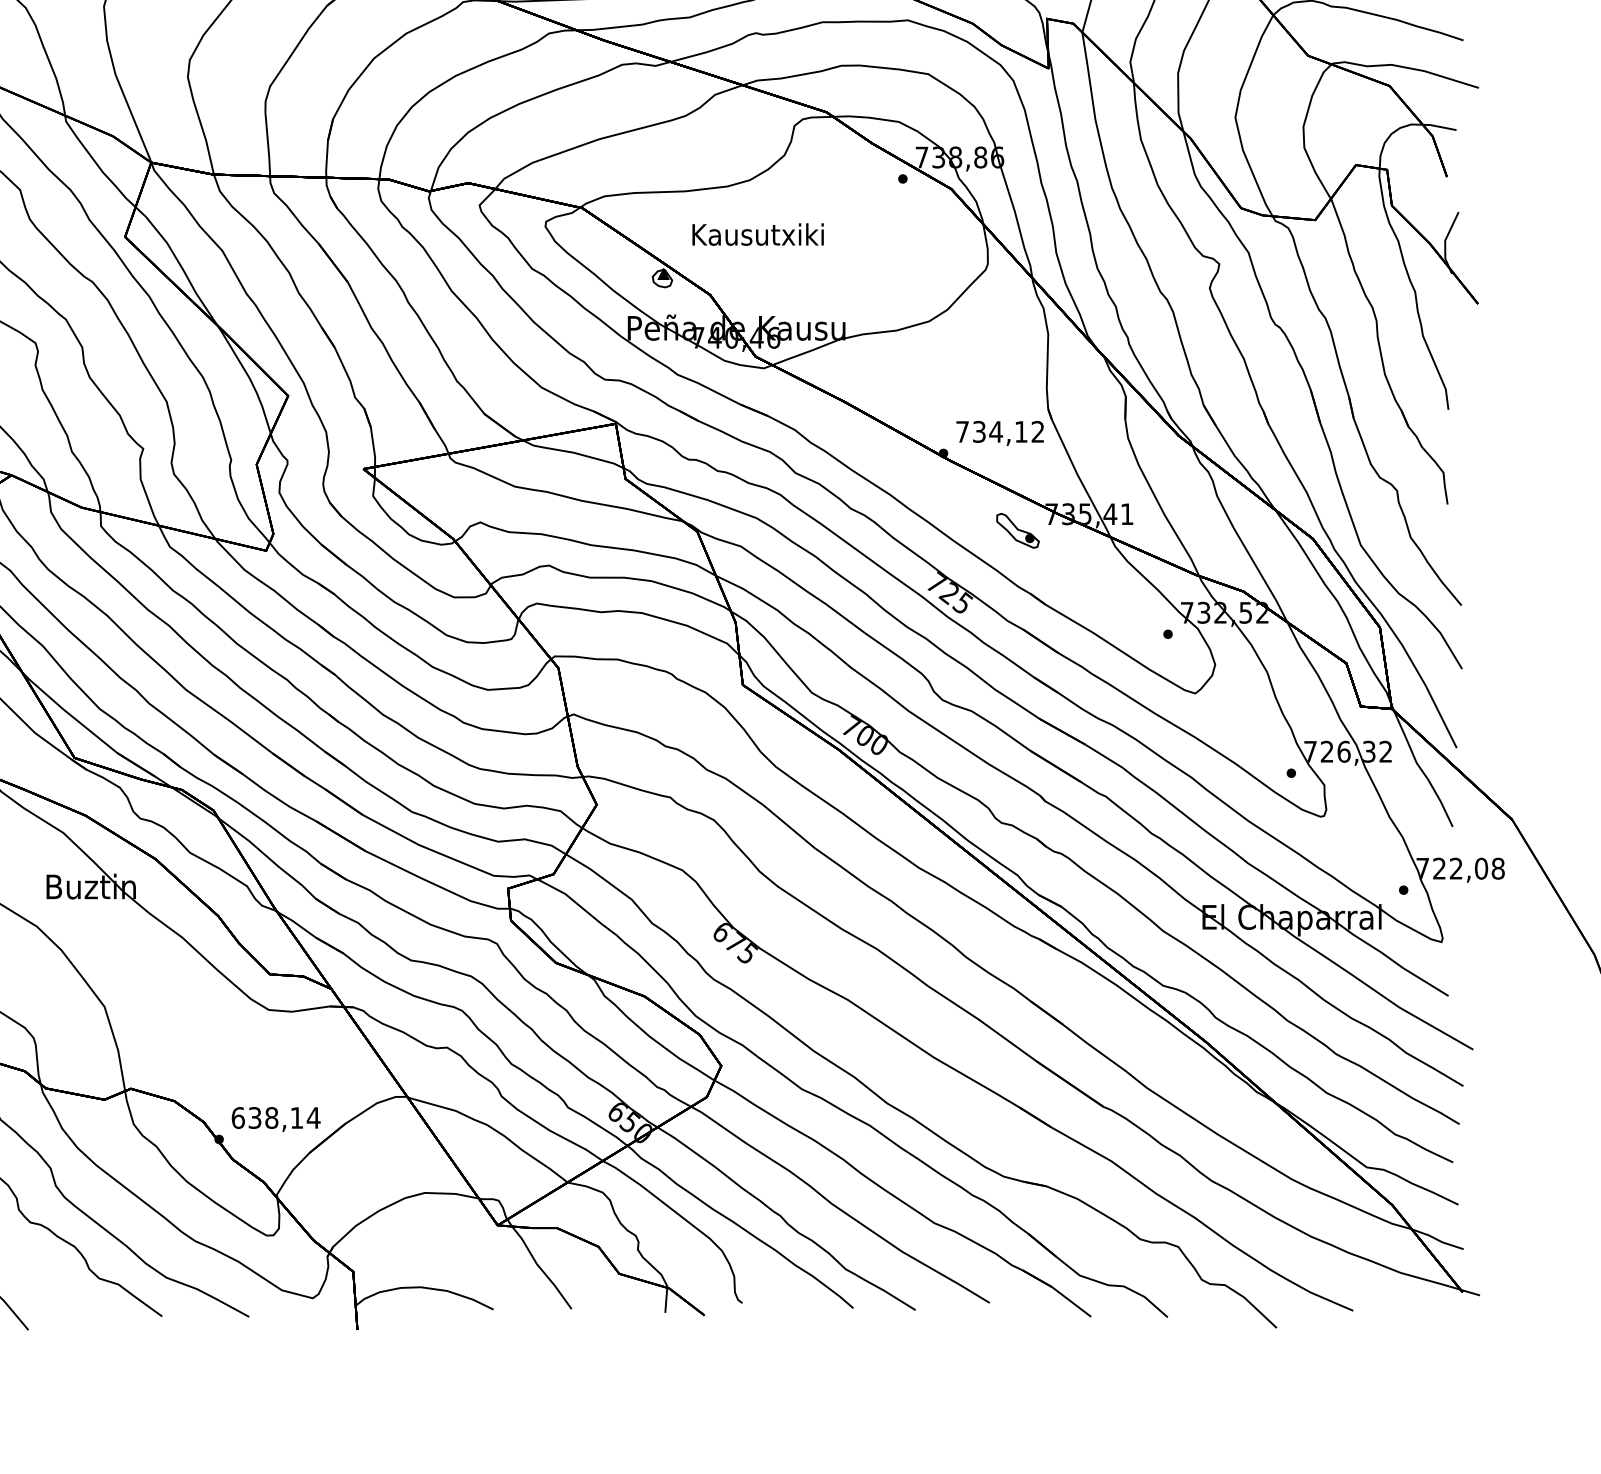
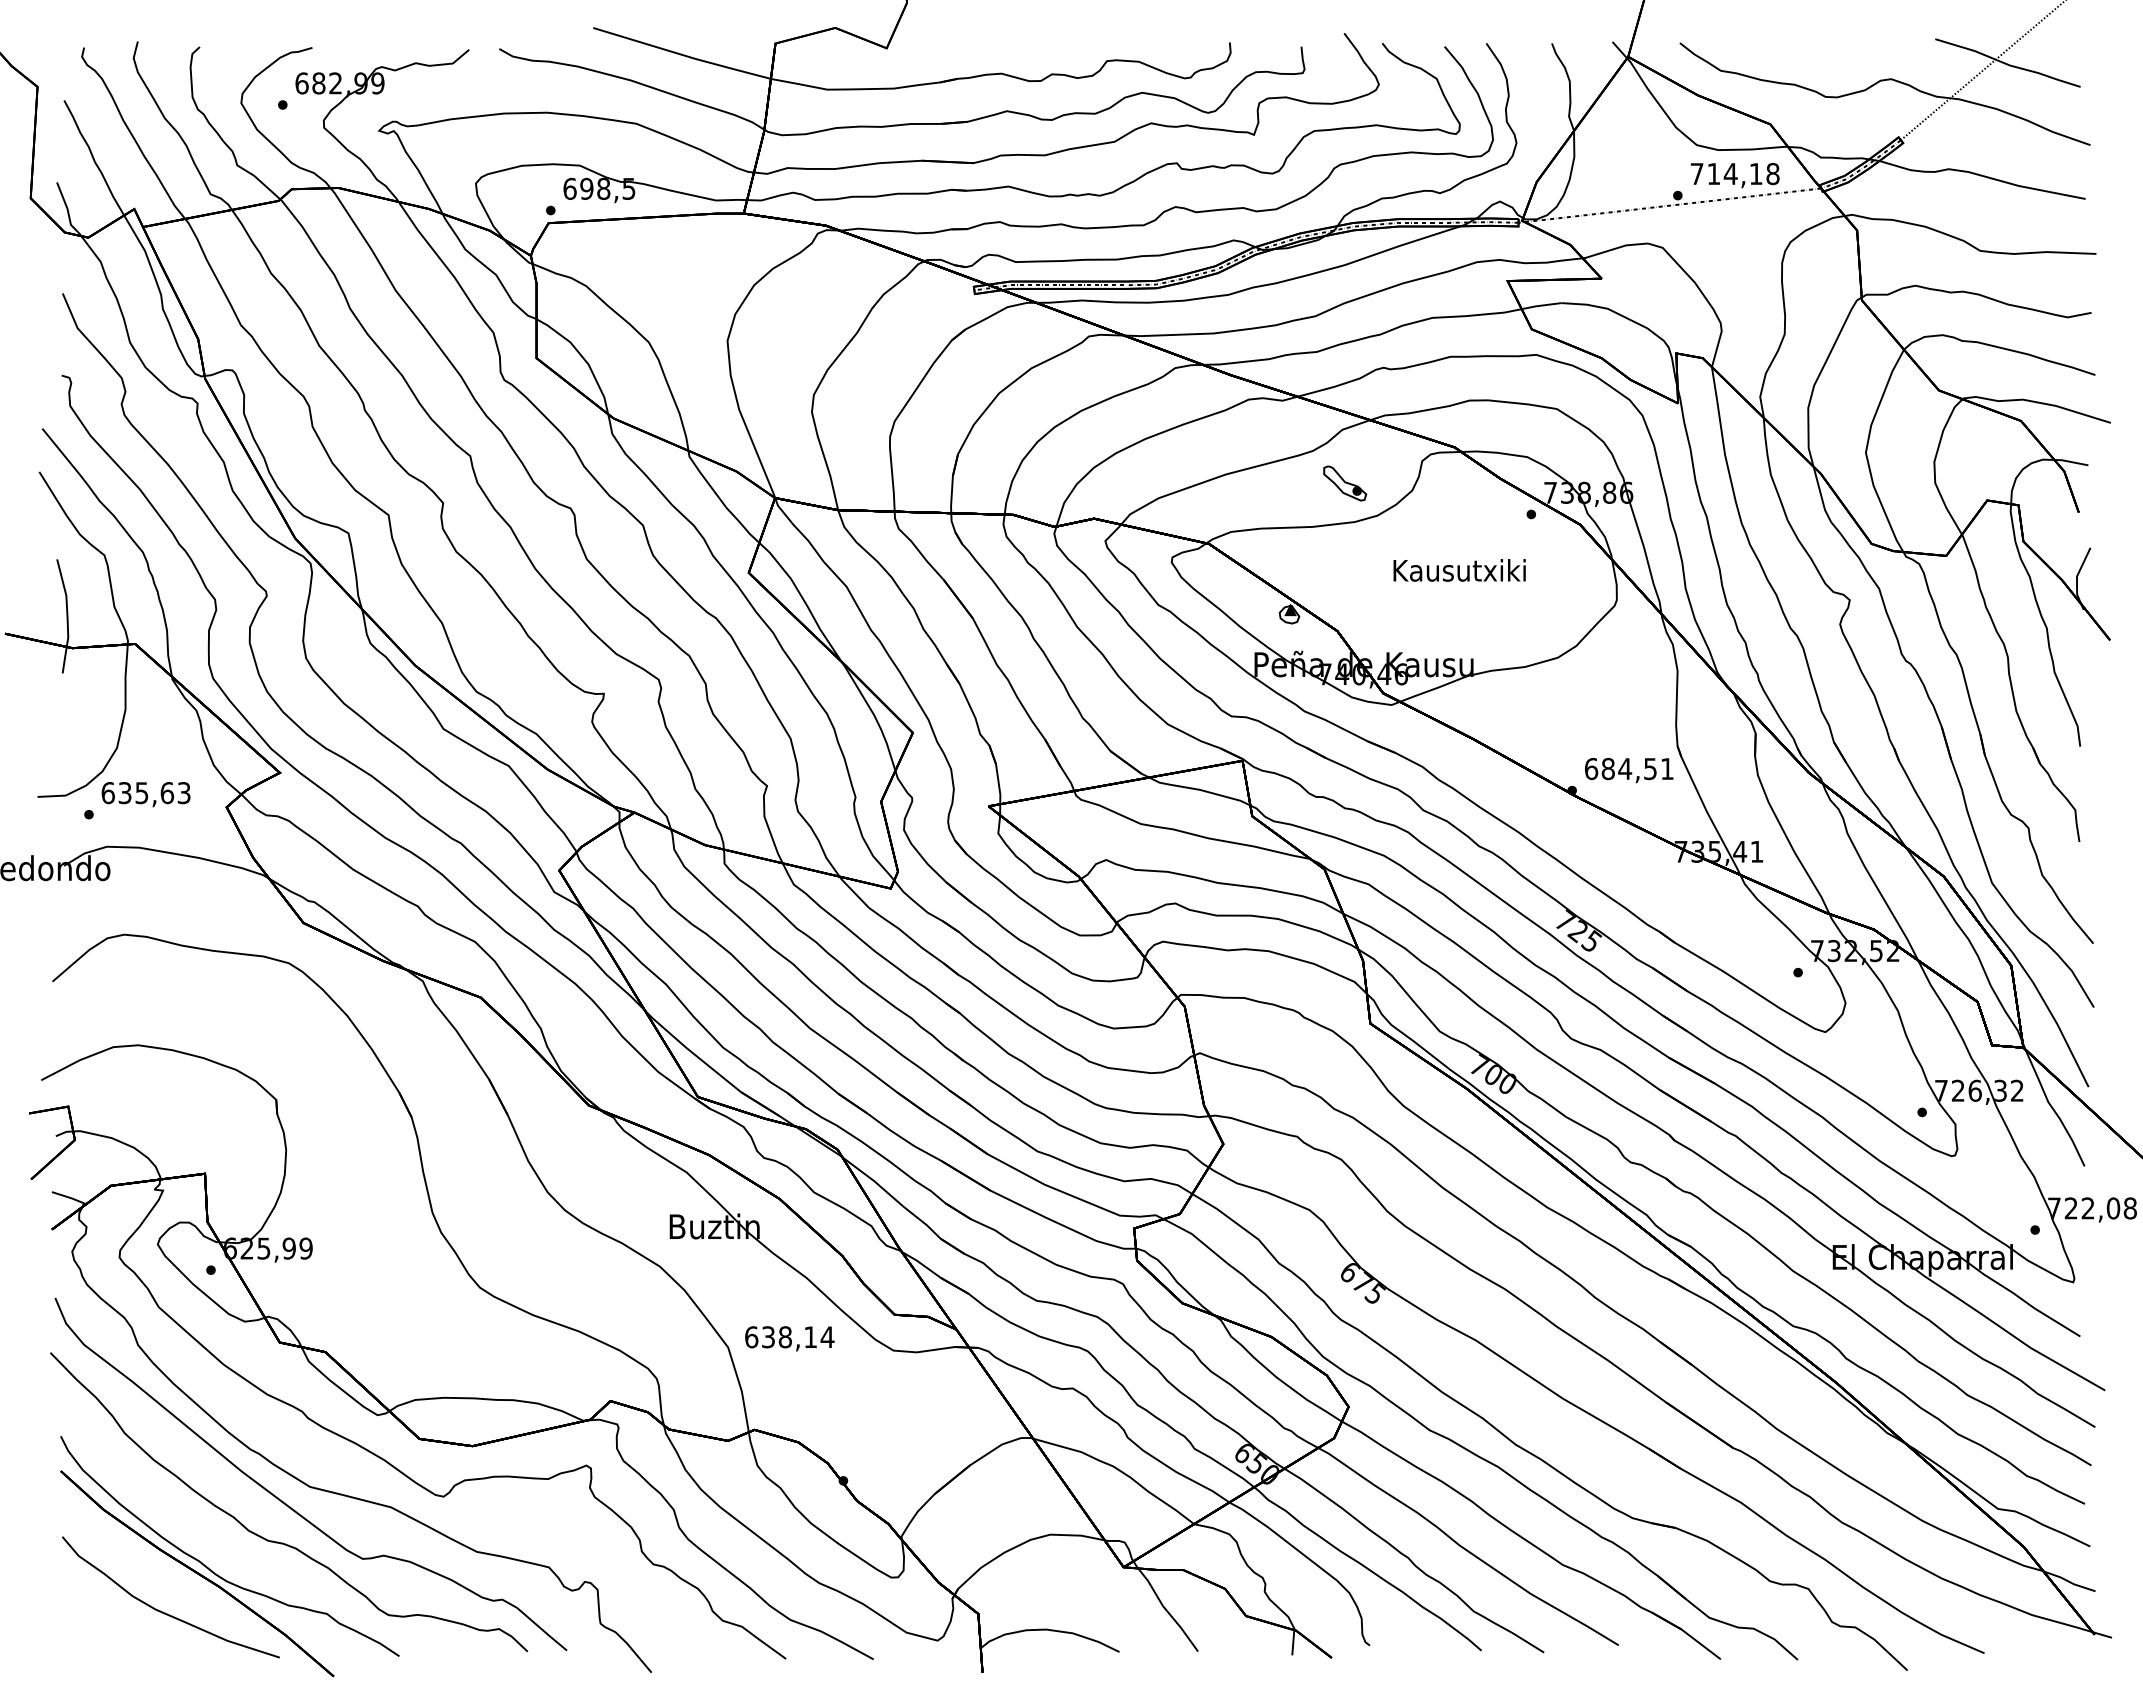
text: (757, 234) -> (1459, 570), moved
text: (1000, 431) -> (1629, 768), 734,12 -> 684,51
part: (1018, 530) -> (1345, 483), moved
text: (275, 1119) -> (789, 1338), moved

